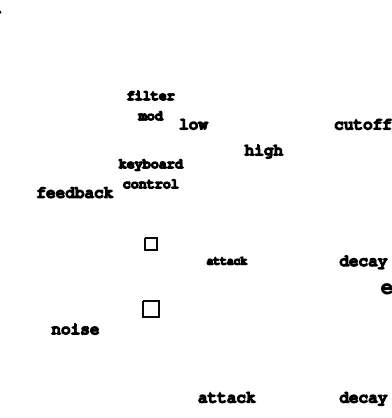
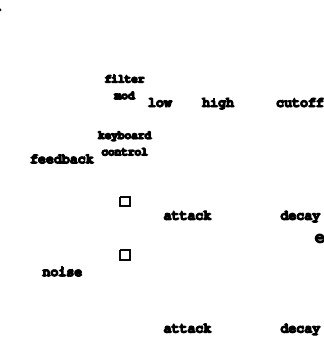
part: (263, 151) -> (217, 103), moved
part: (226, 260) -> (187, 215), size x1.43
part: (150, 308) -> (124, 254), size x0.71

